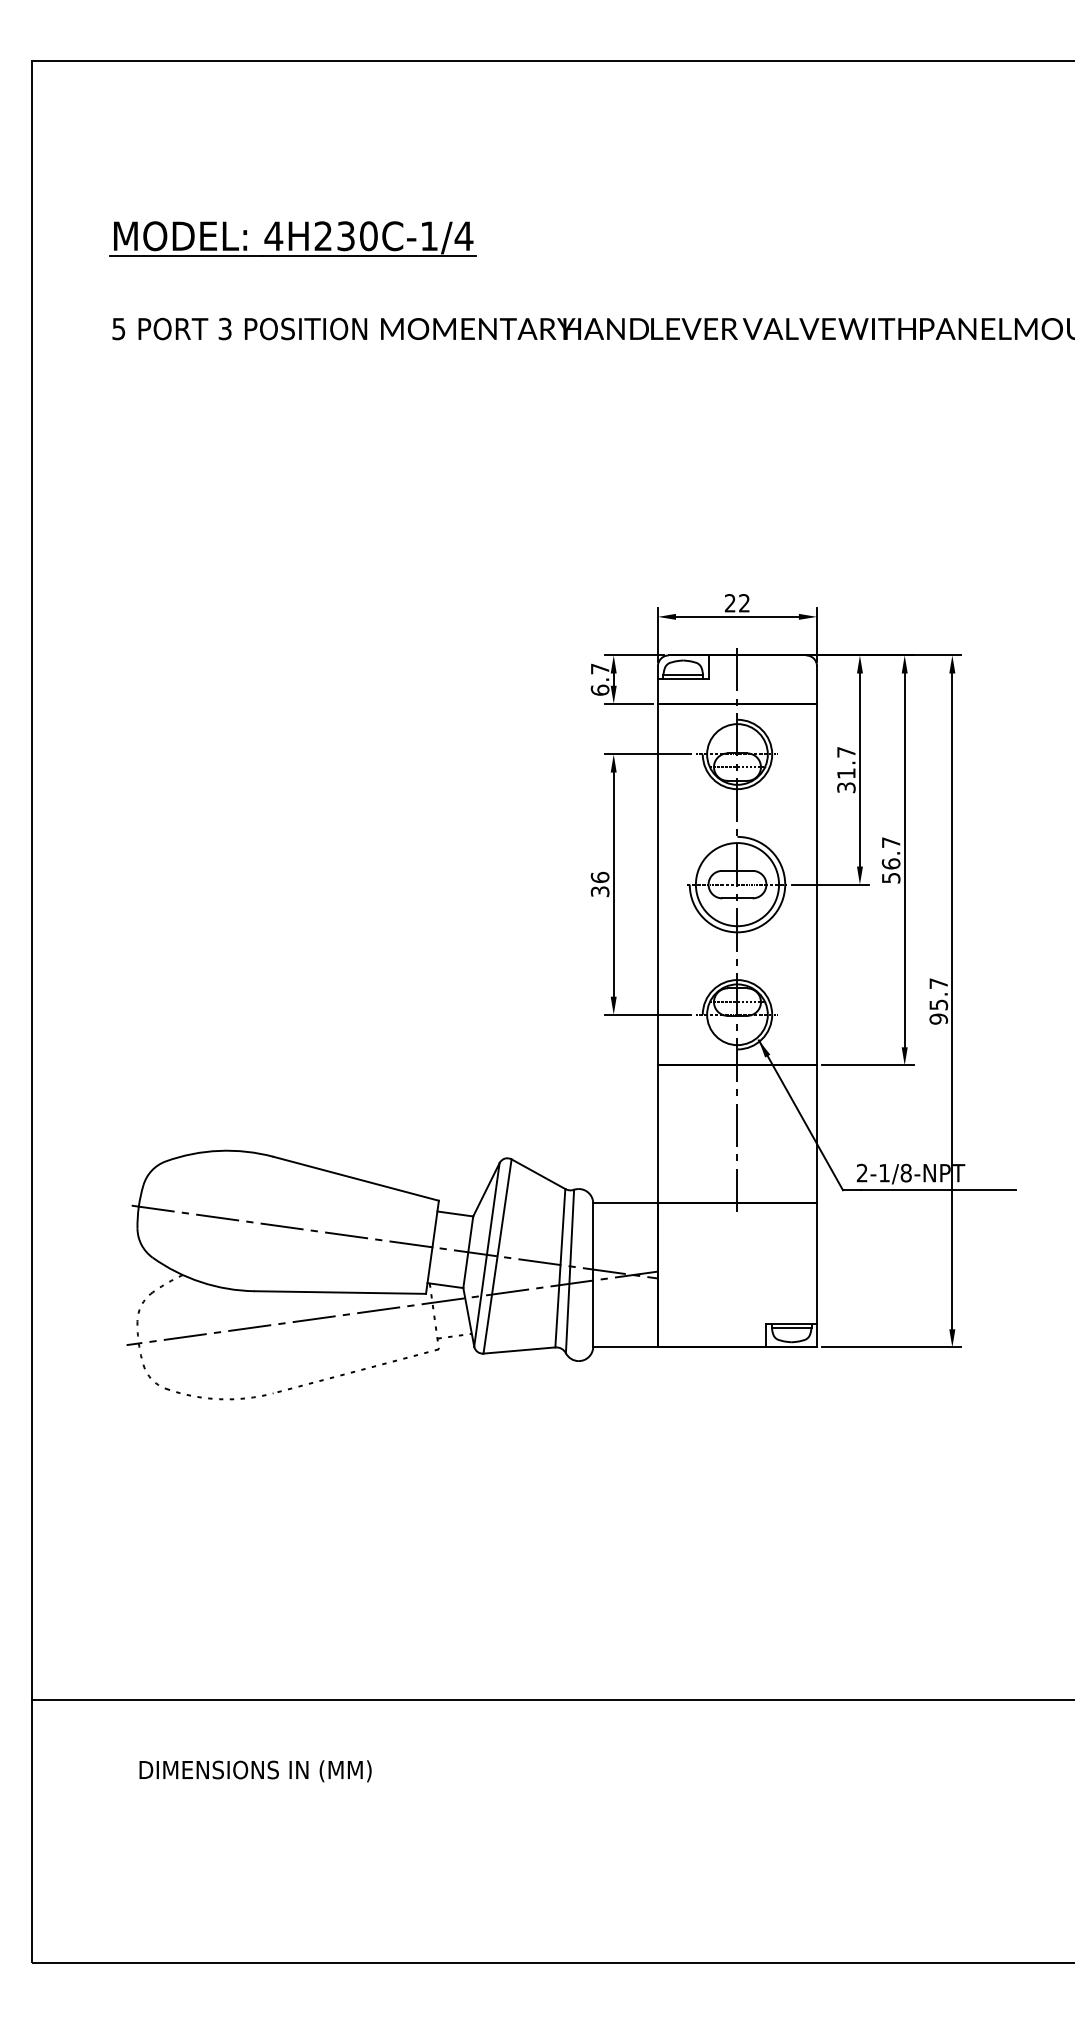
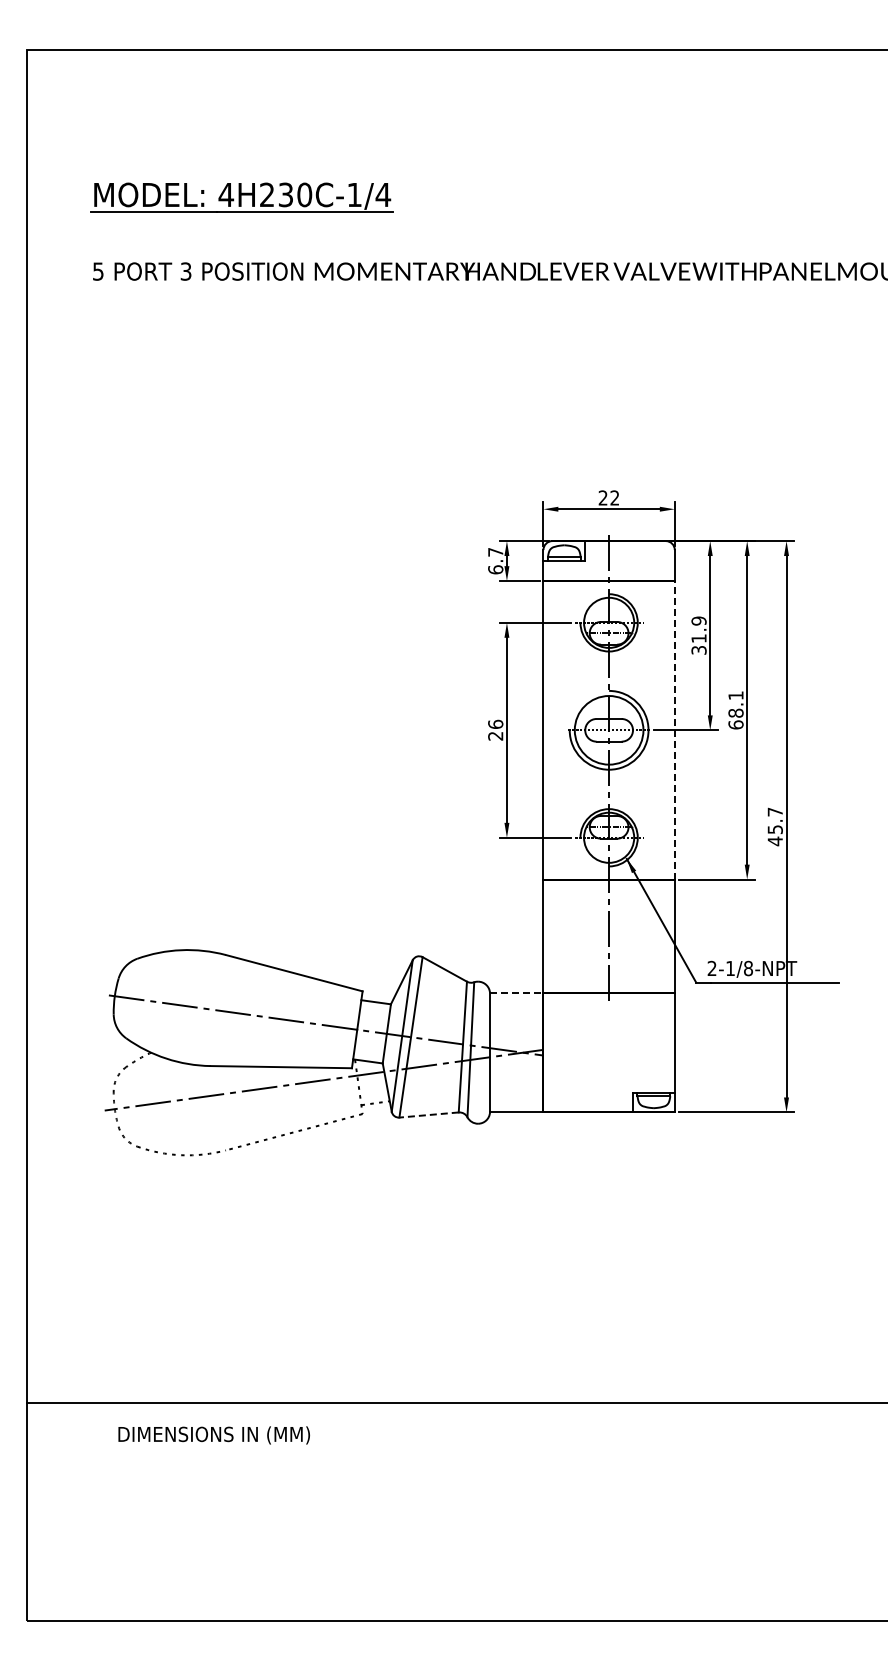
text: (845, 751) -> (698, 620), 31.7 -> 31.9
text: (890, 860) -> (735, 710), 56.7 -> 68.1
line: (816, 883) -> (674, 729), solid -> dashed
text: (599, 890) -> (495, 735), 36 -> 26
text: (937, 1019) -> (774, 841), 95.7 -> 45.7
line: (625, 1203) -> (516, 993), solid -> dashed
line: (519, 1351) -> (429, 1115), solid -> dashed
text: (254, 1771) -> (213, 1435), moved

